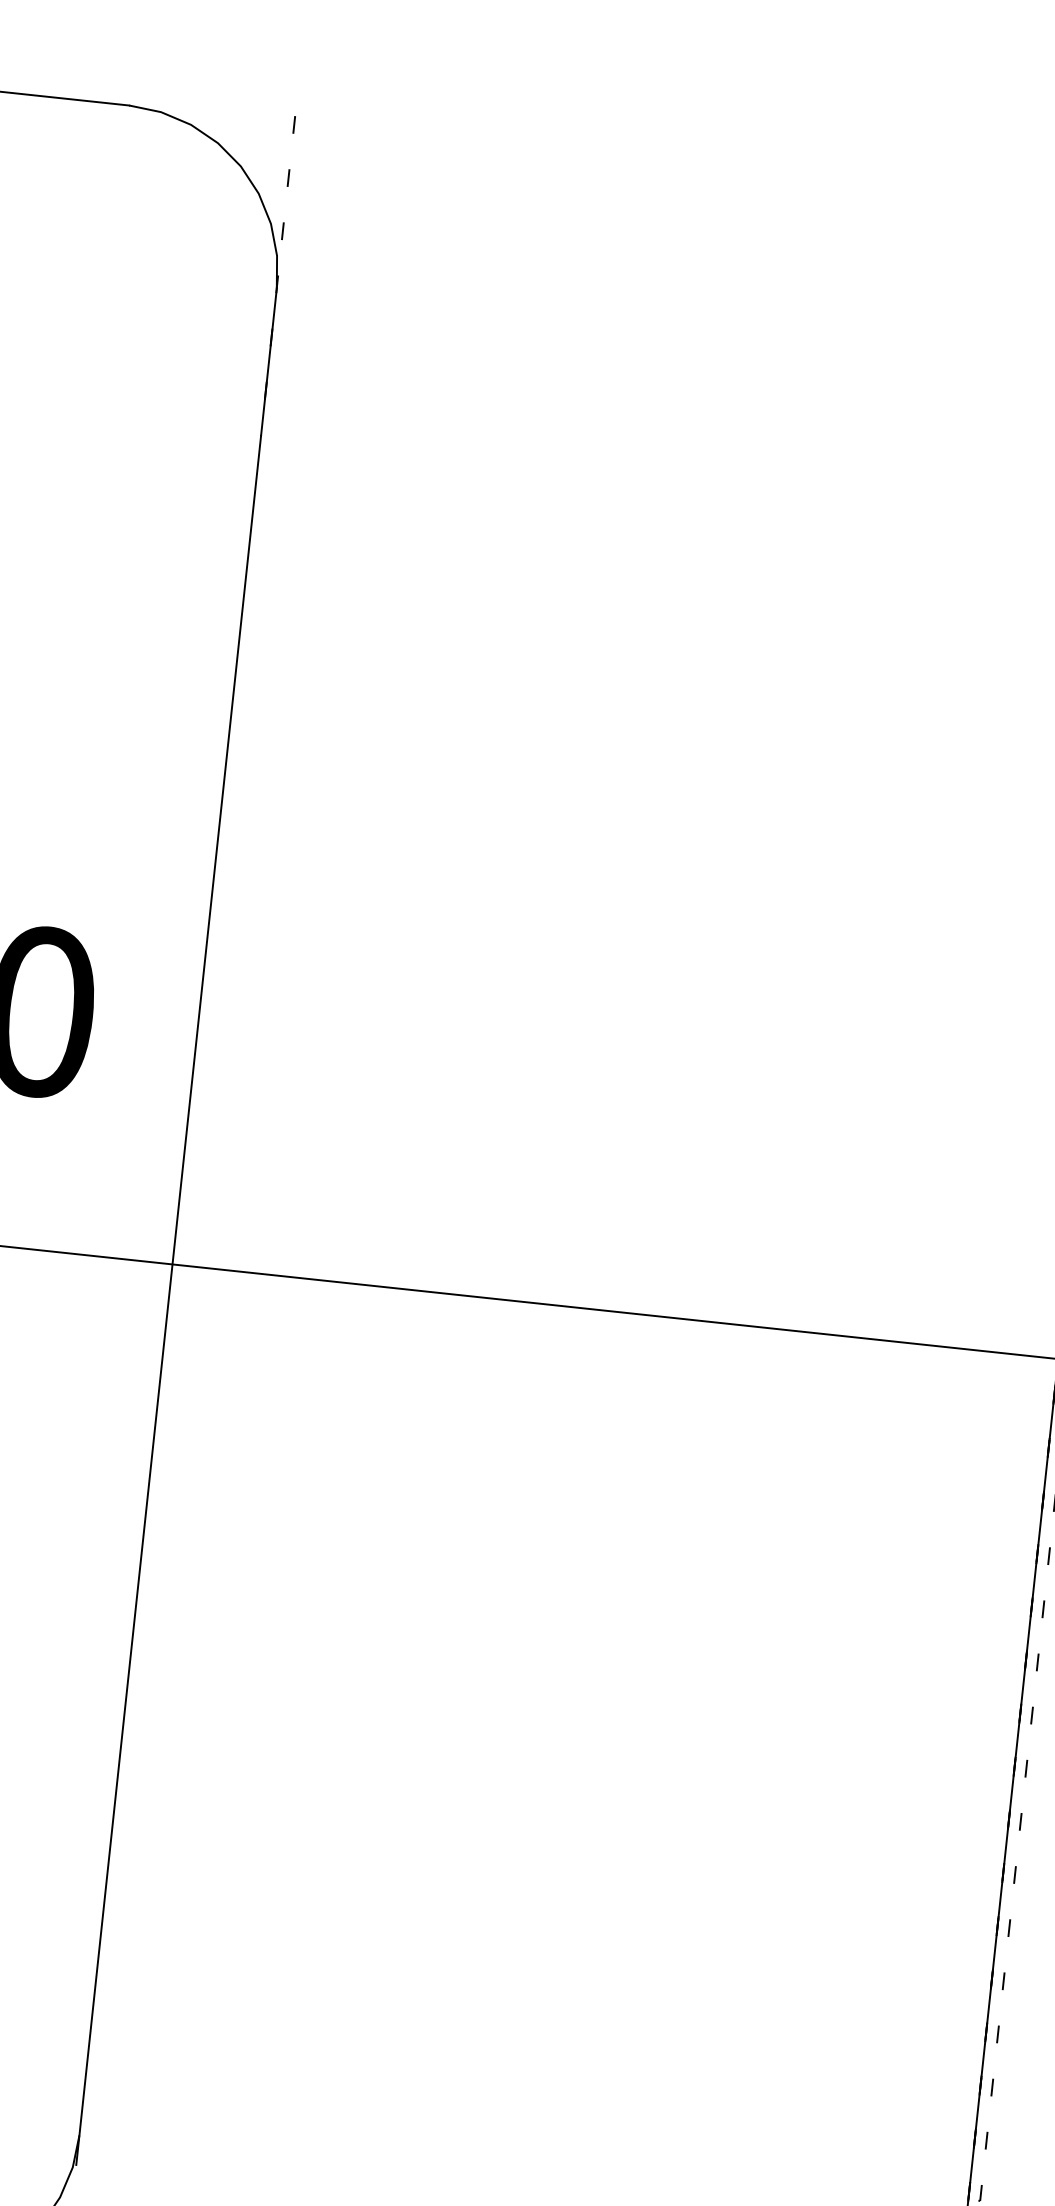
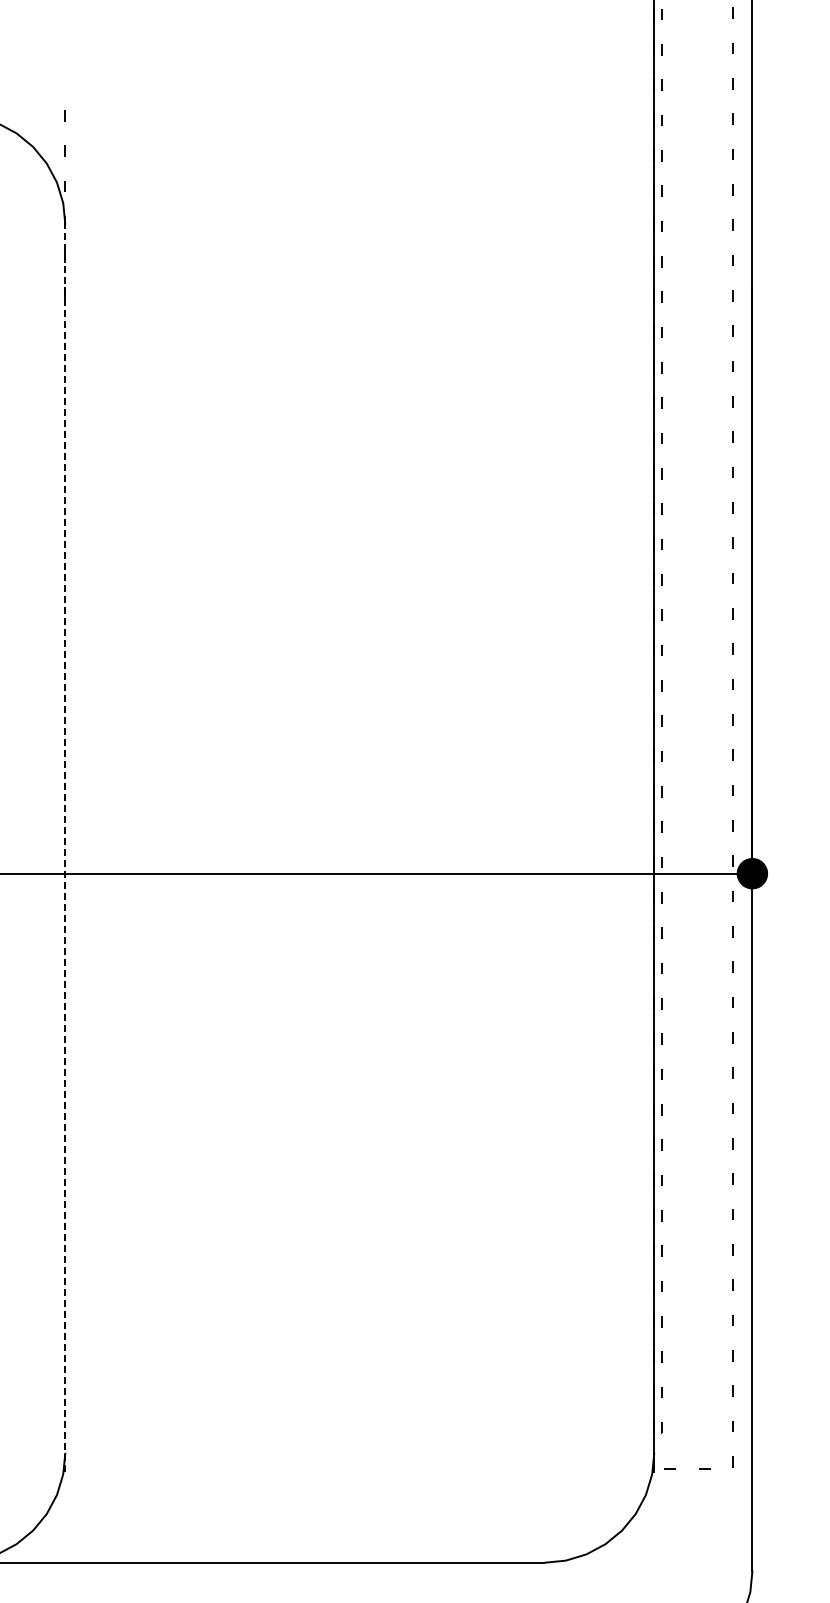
line: (176, 1226) -> (65, 848), solid -> dashed

